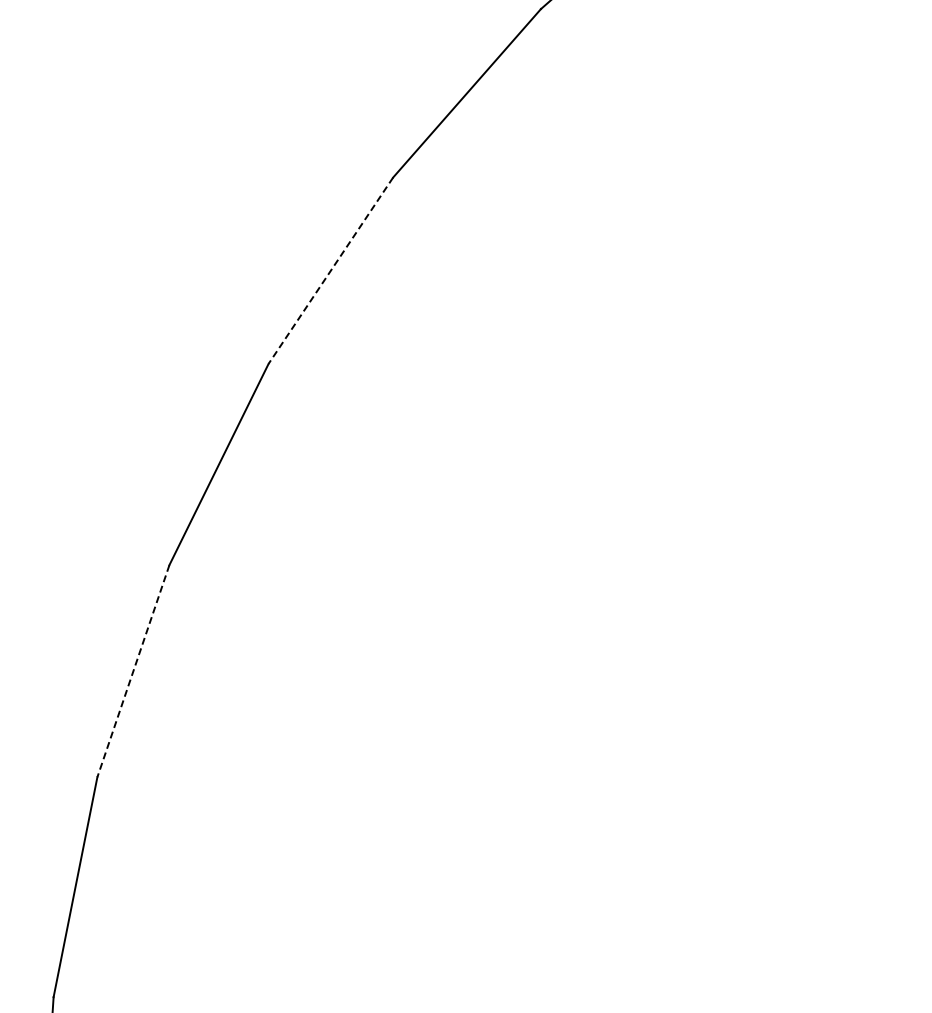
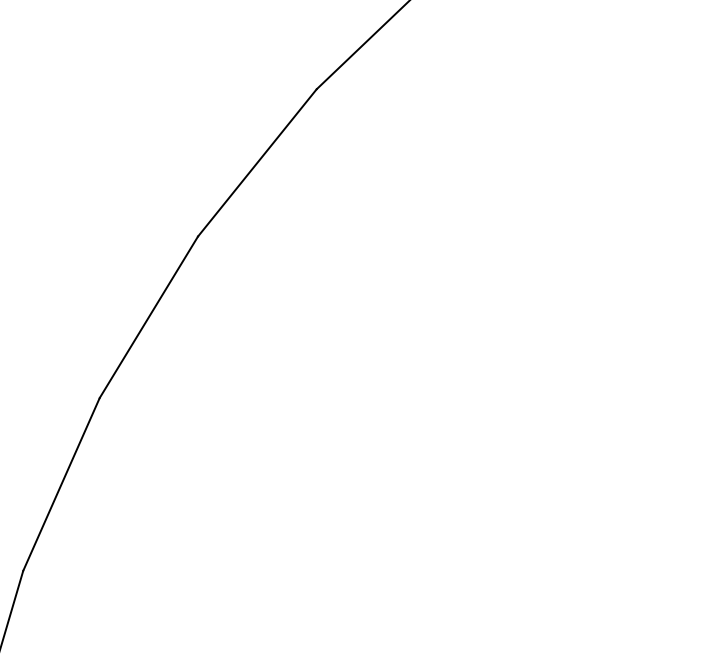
line: (330, 271) -> (256, 163), dashed -> solid
line: (133, 671) -> (61, 484), dashed -> solid

